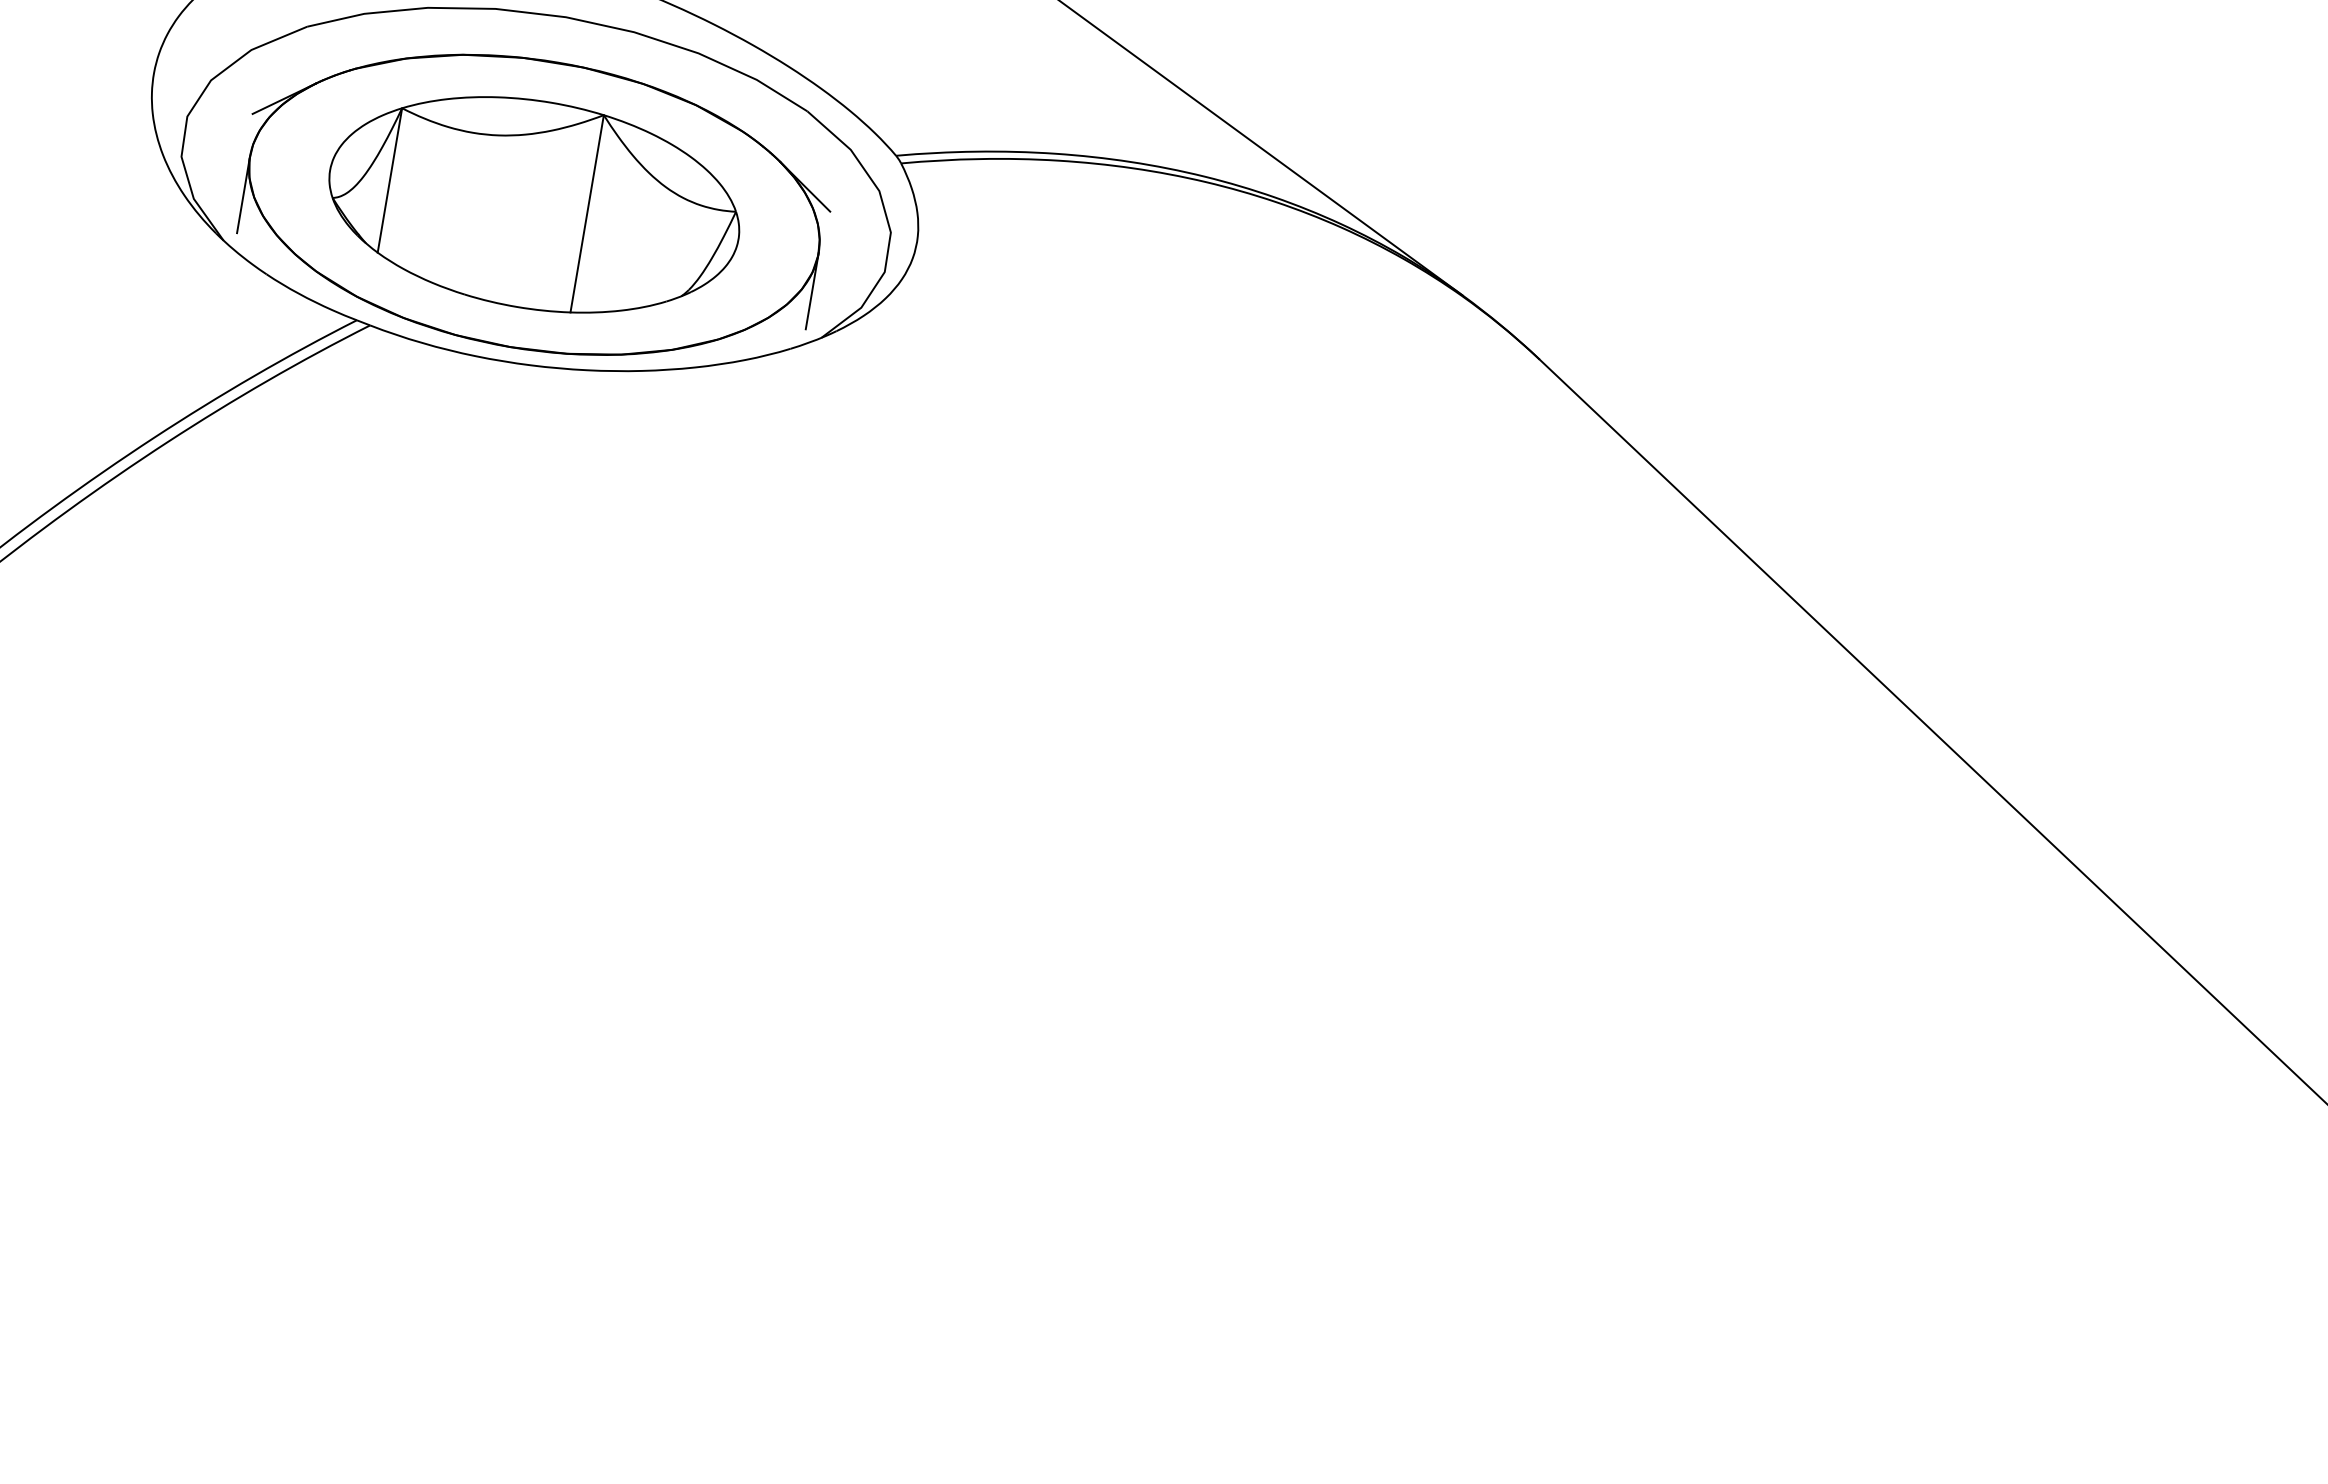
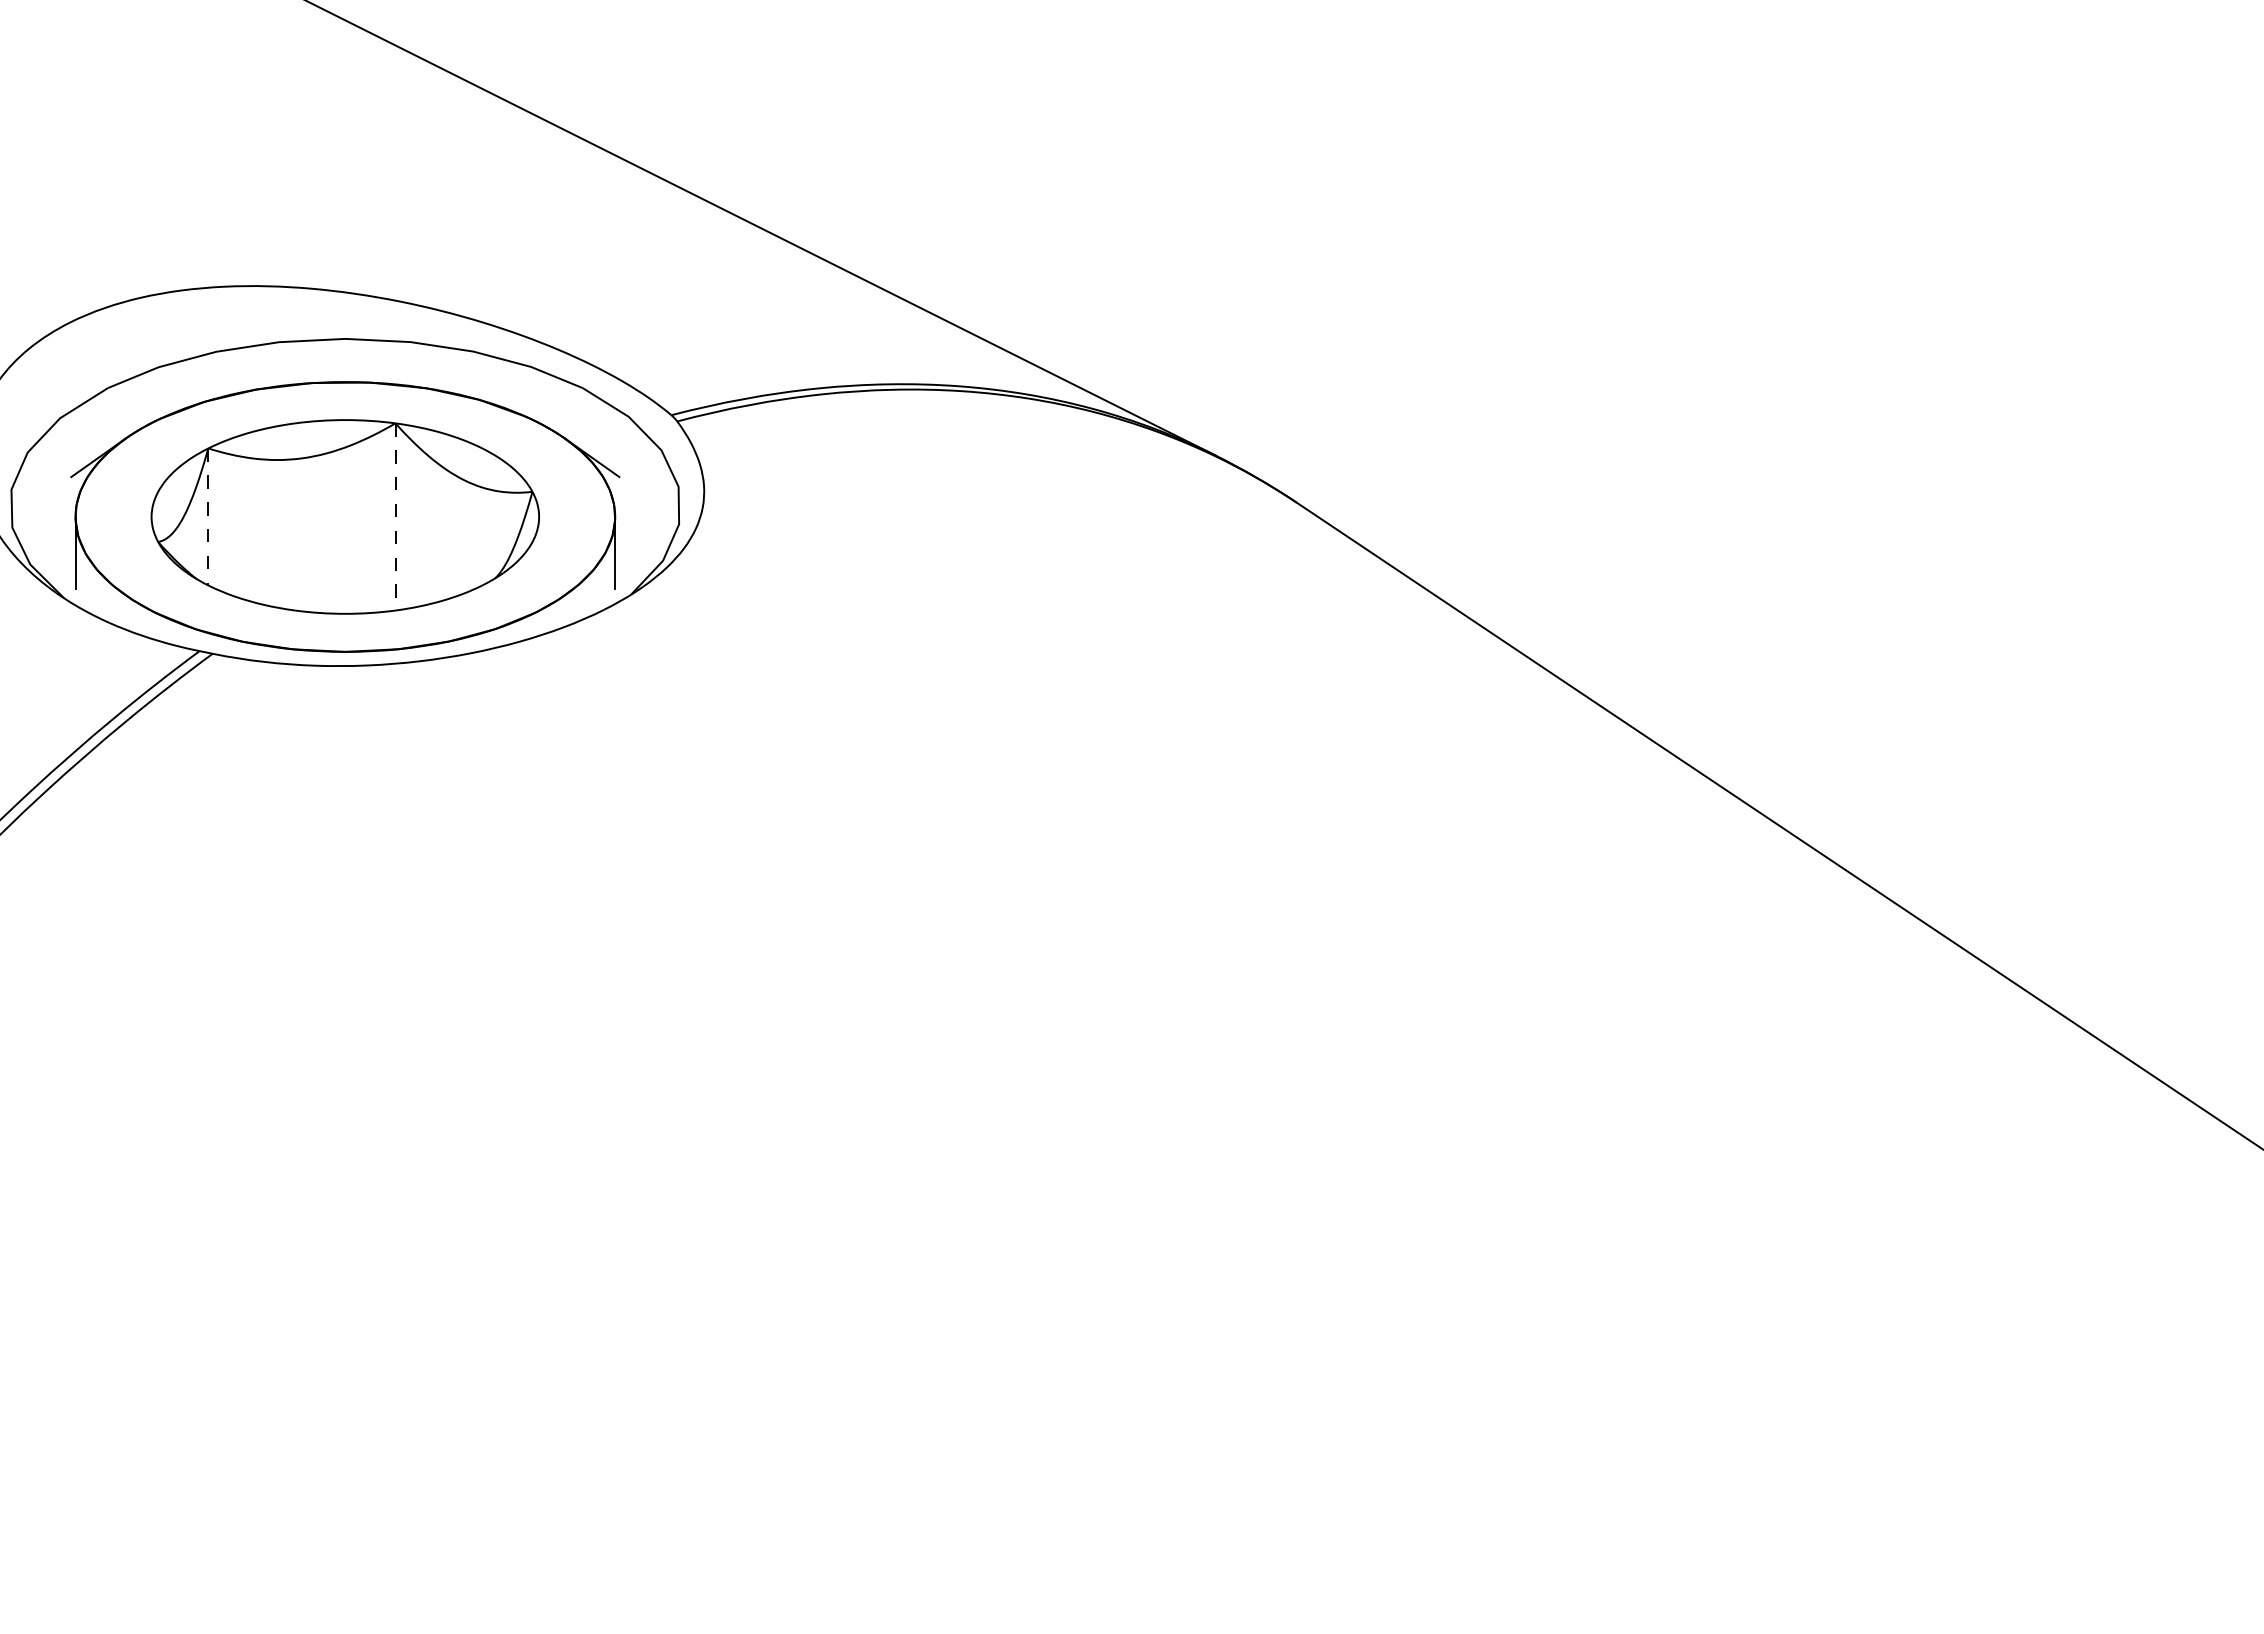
line: (390, 180) -> (208, 516), solid -> dashed
line: (587, 213) -> (395, 516), solid -> dashed

